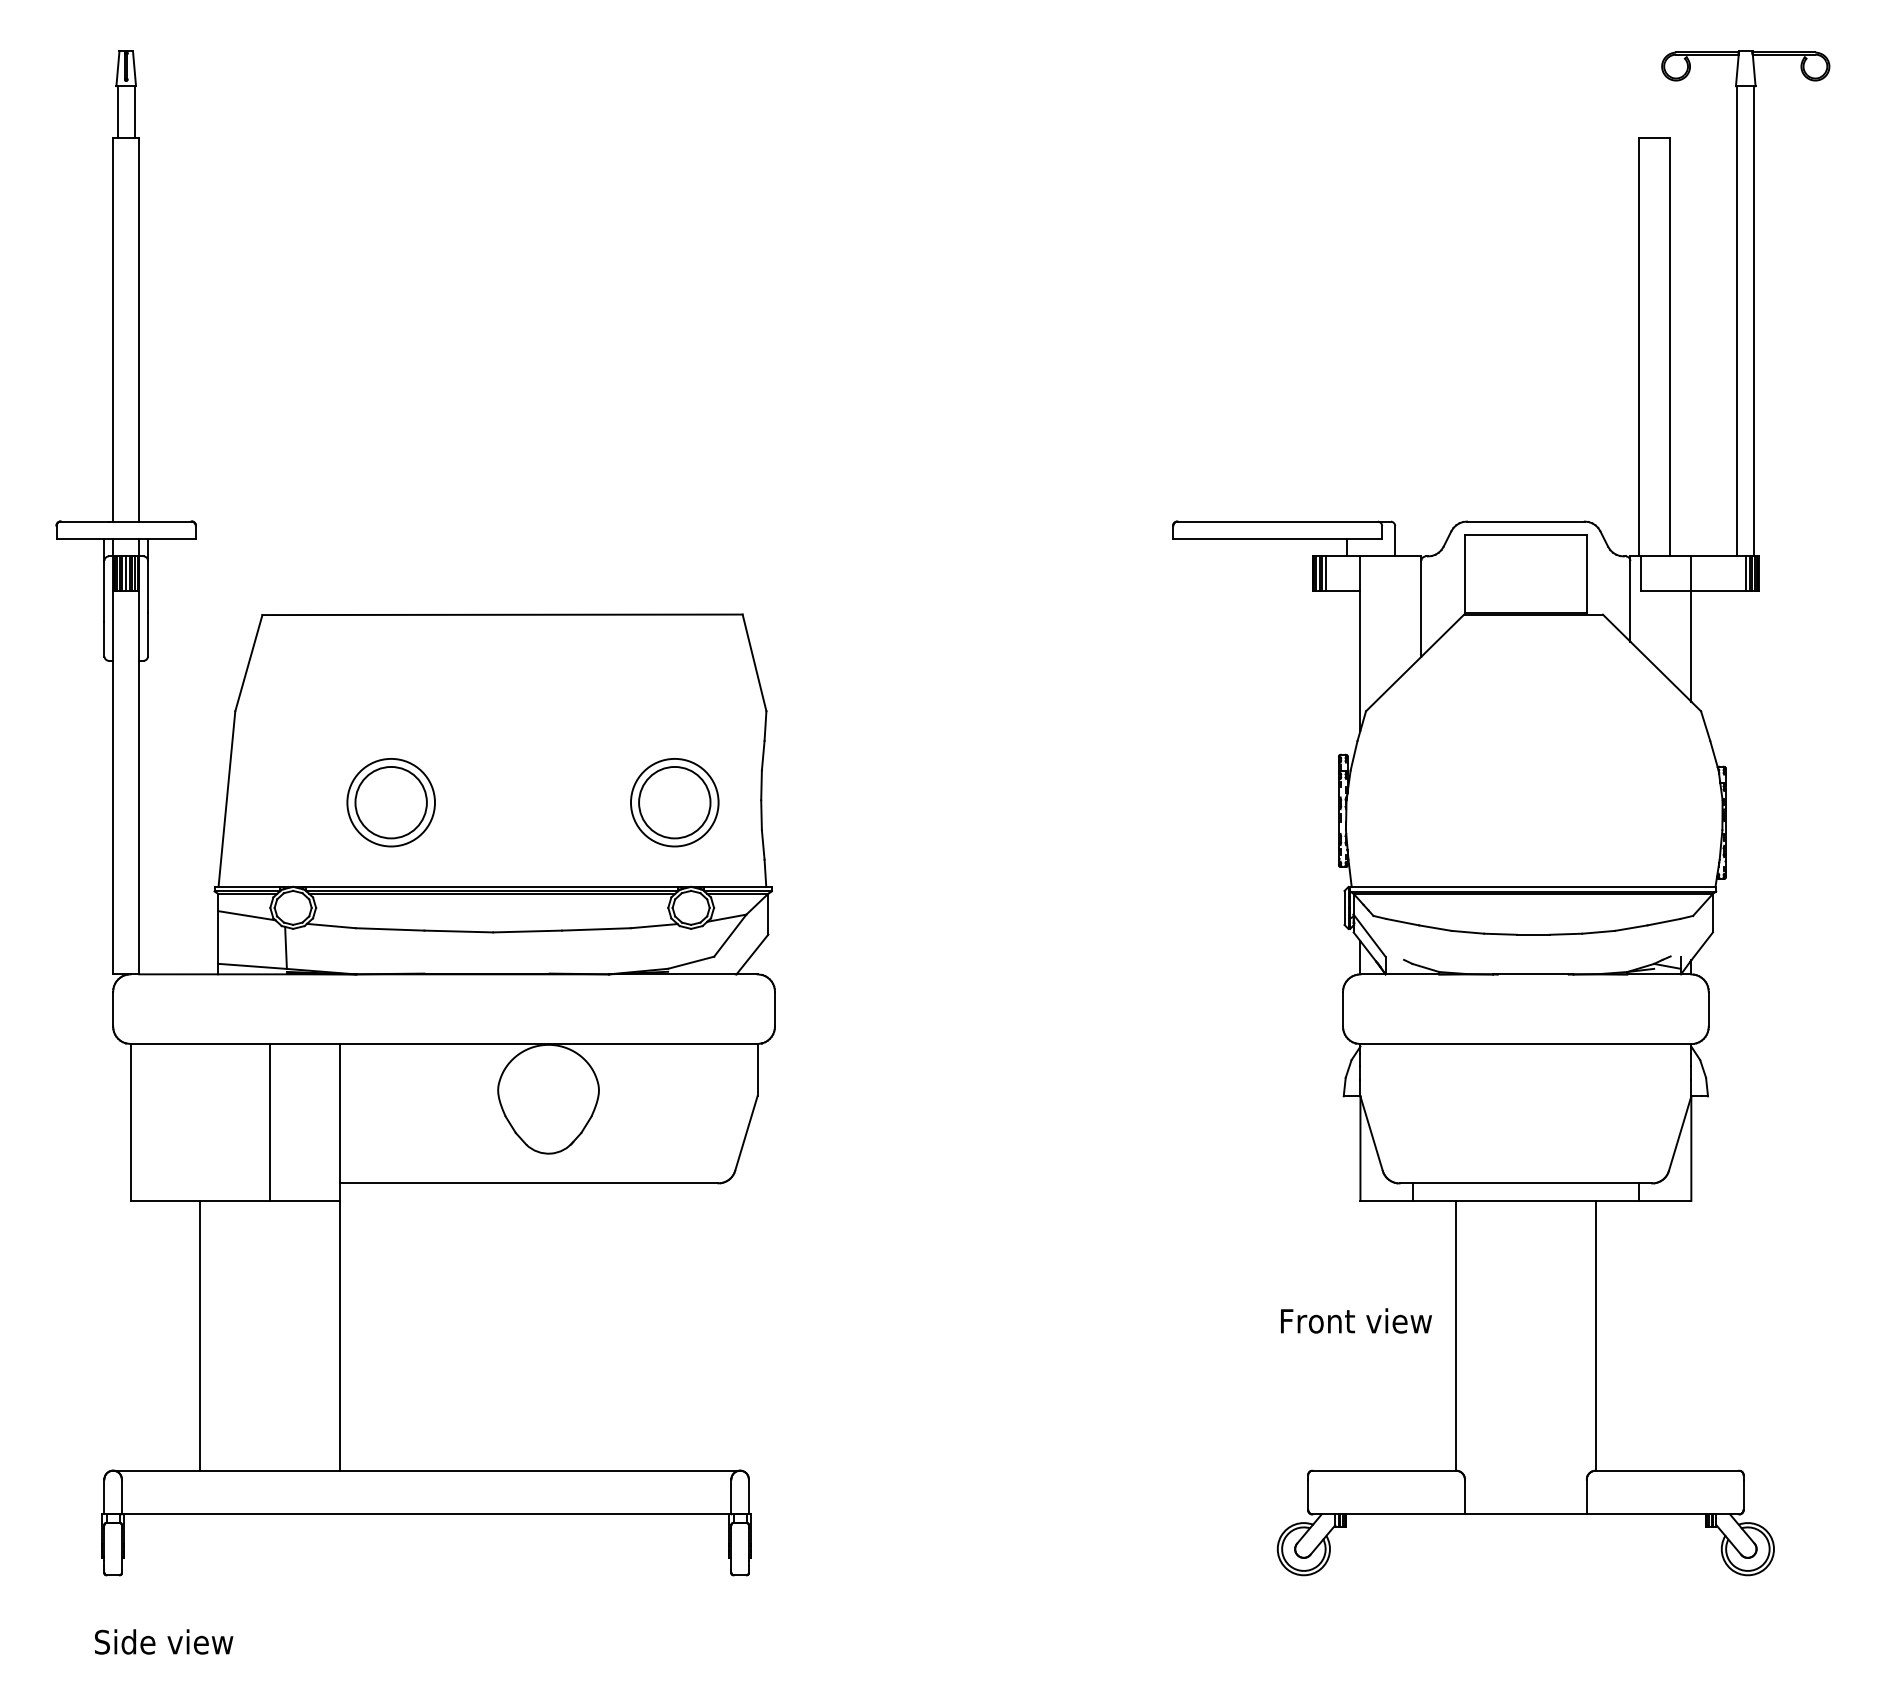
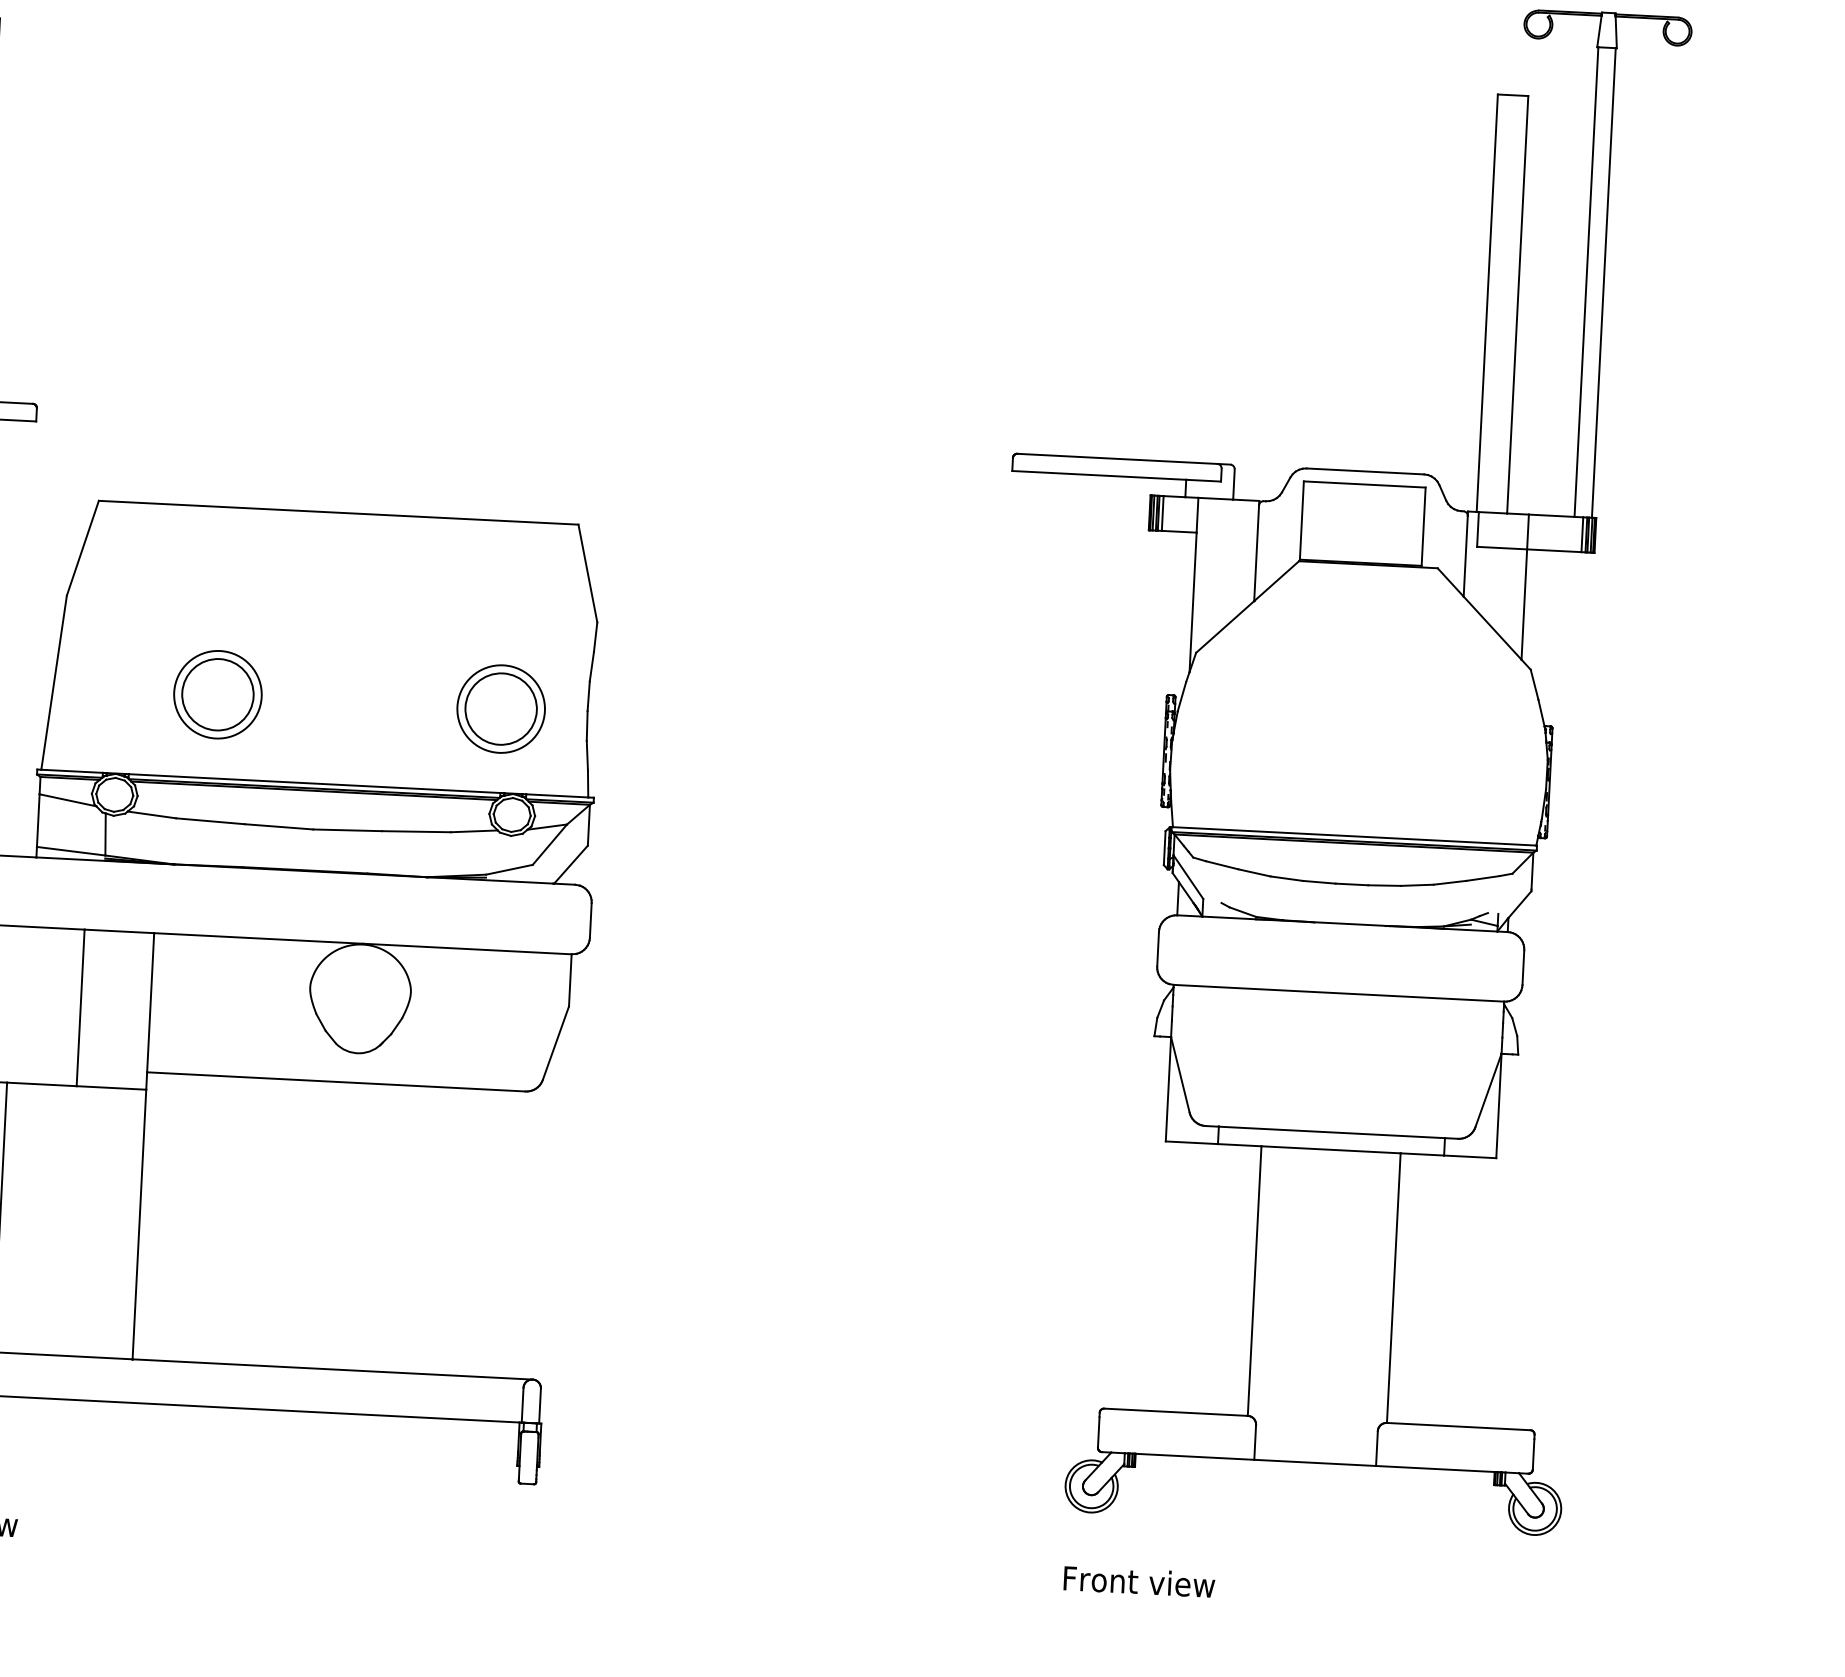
text: (1356, 1320) -> (1139, 1581), moved

